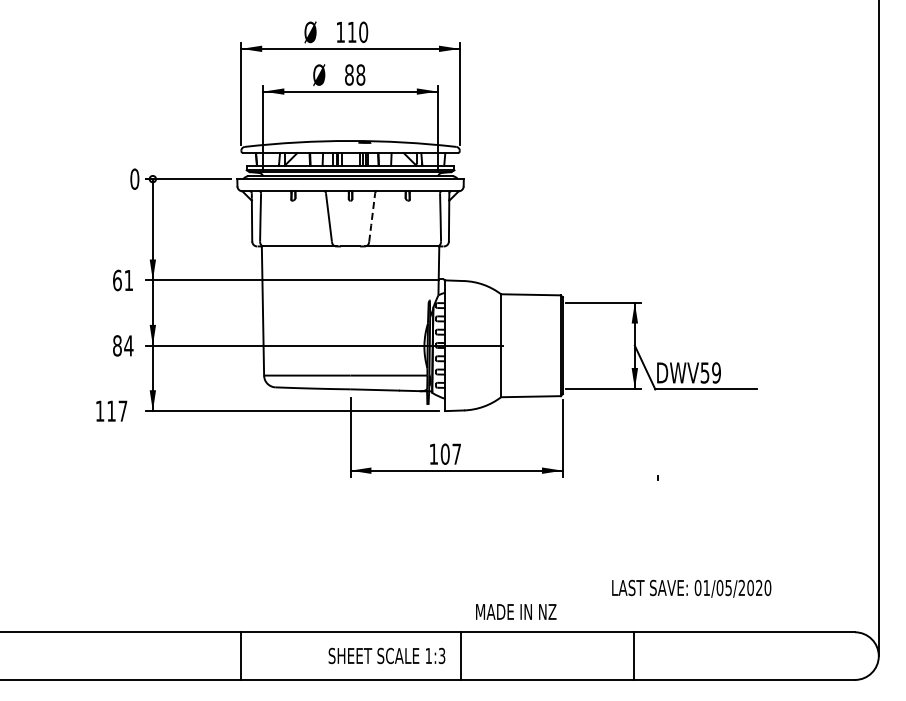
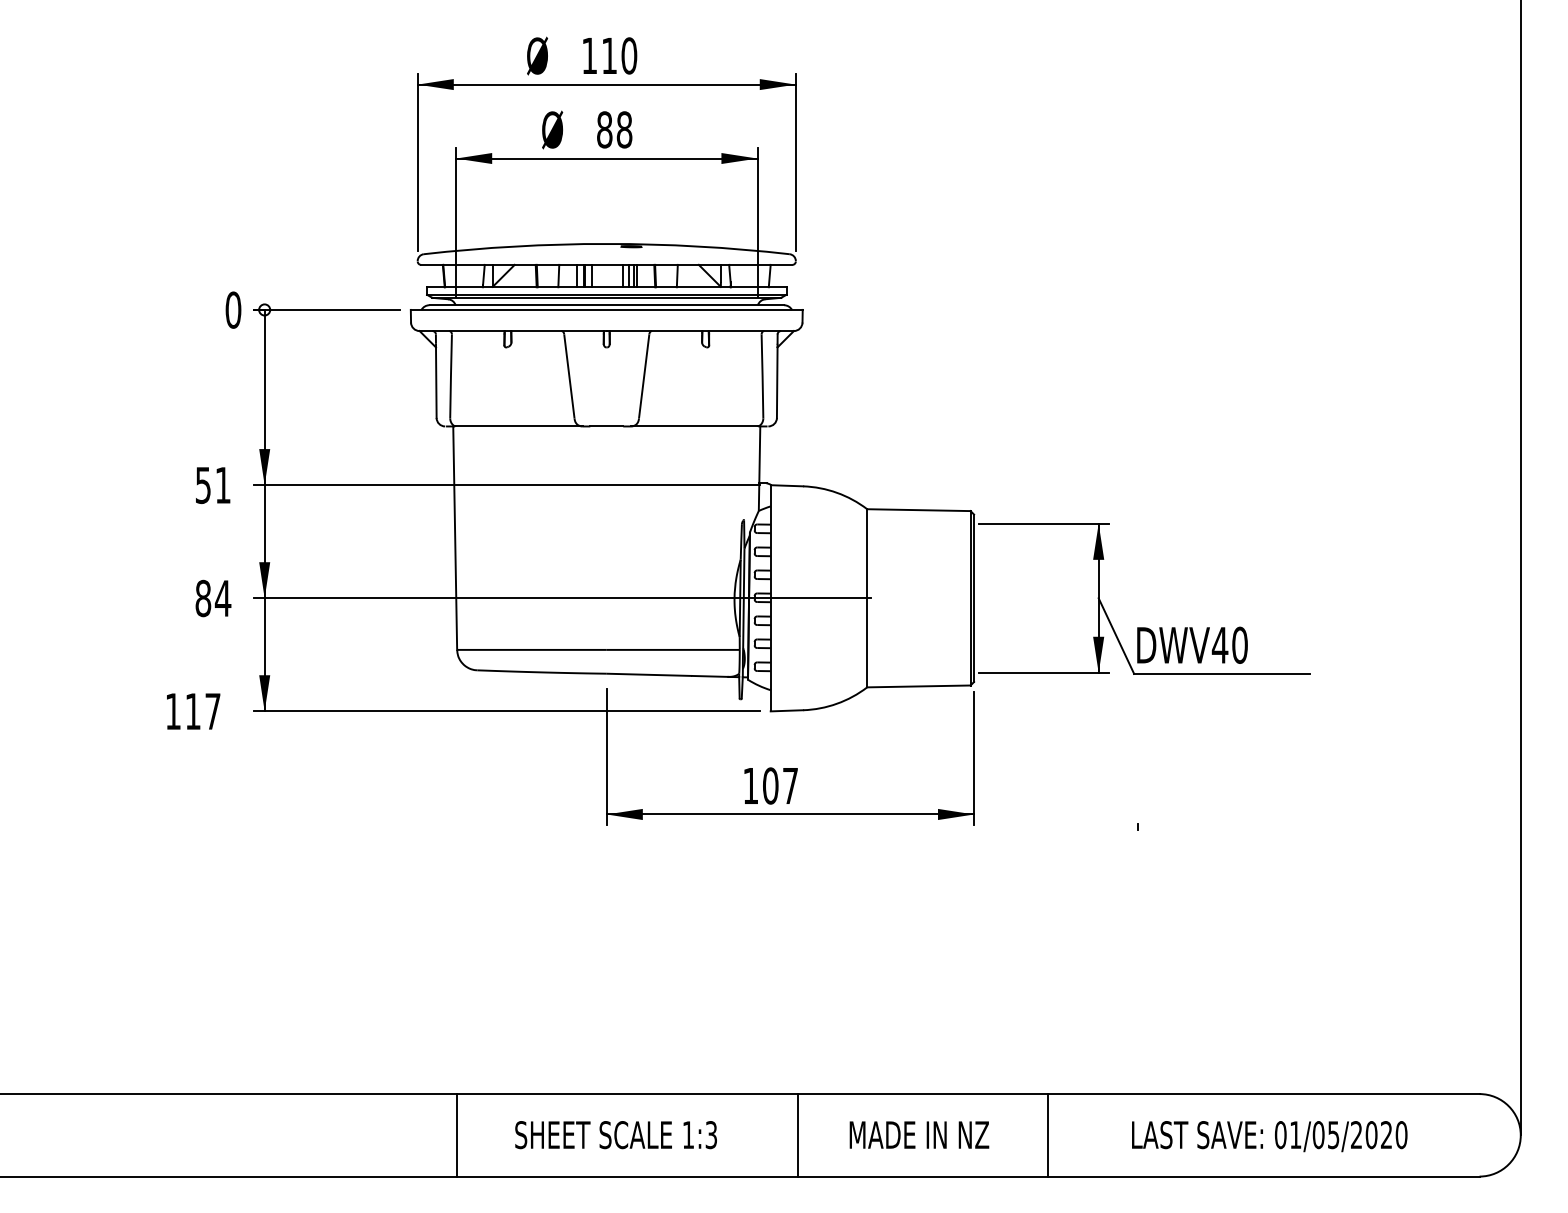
line: (372, 216) -> (644, 374), dashed -> solid
text: (117, 280) -> (203, 485), 61 -> 51
text: (710, 372) -> (1229, 644), DWV59 -> DWV40
text: (691, 588) -> (1269, 1135), moved
text: (516, 611) -> (919, 1134), moved
line: (241, 655) -> (457, 1134), moved
text: (386, 655) -> (615, 1134), moved
line: (633, 655) -> (1047, 1134), moved

